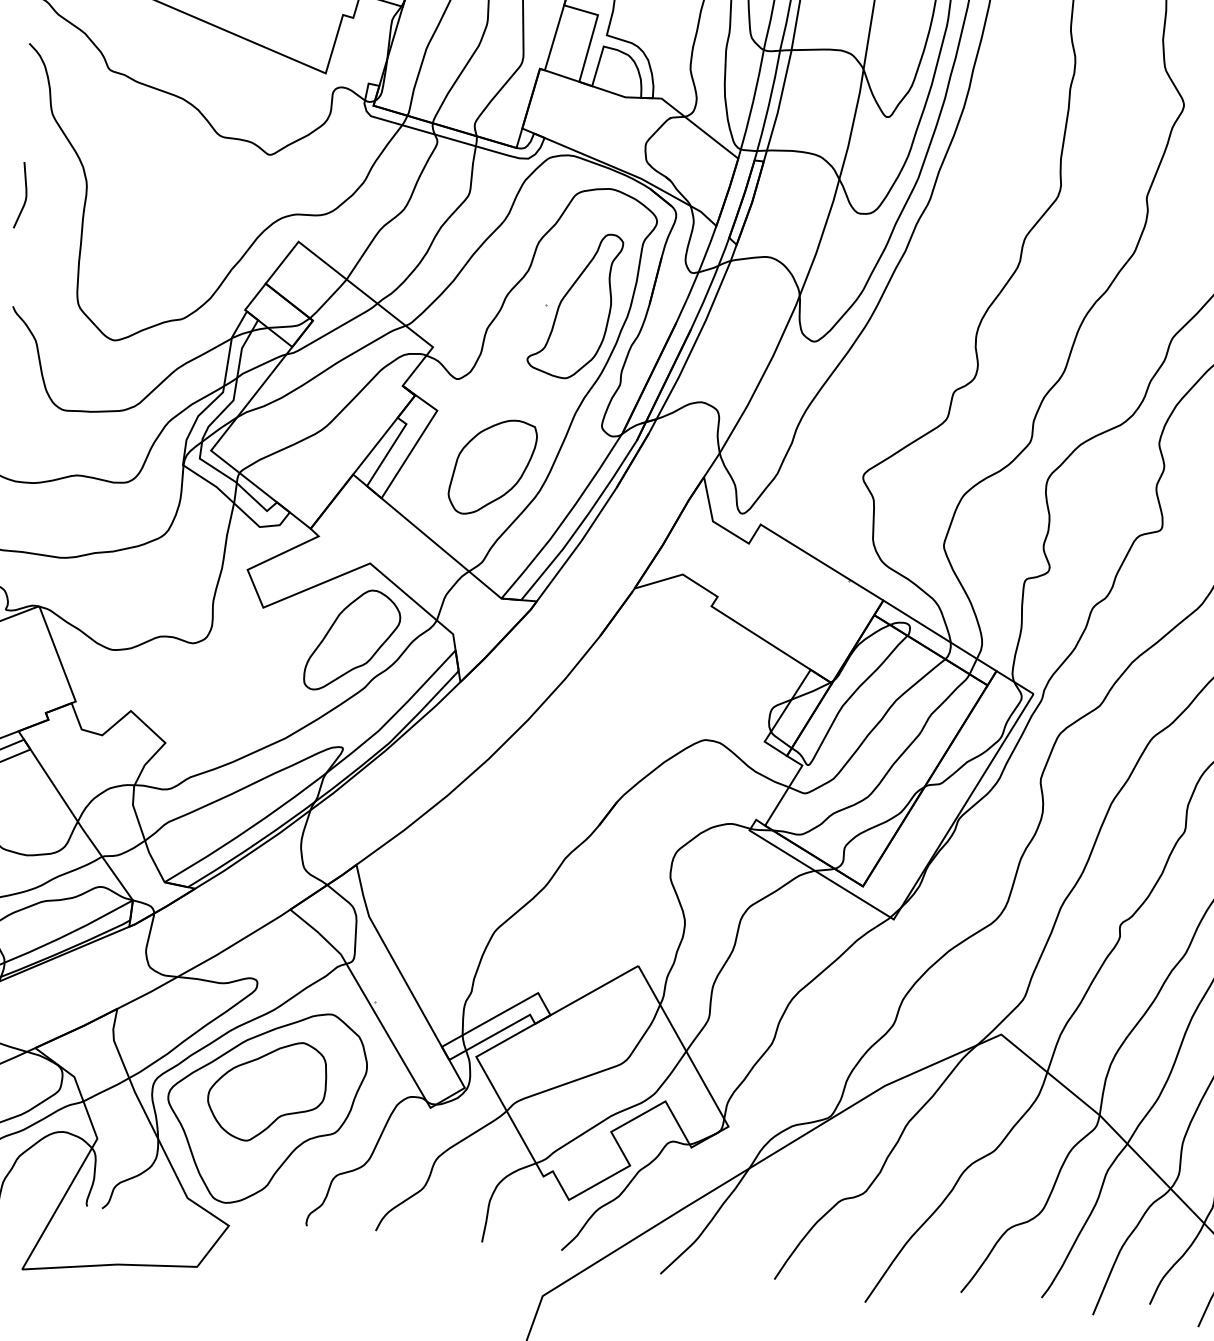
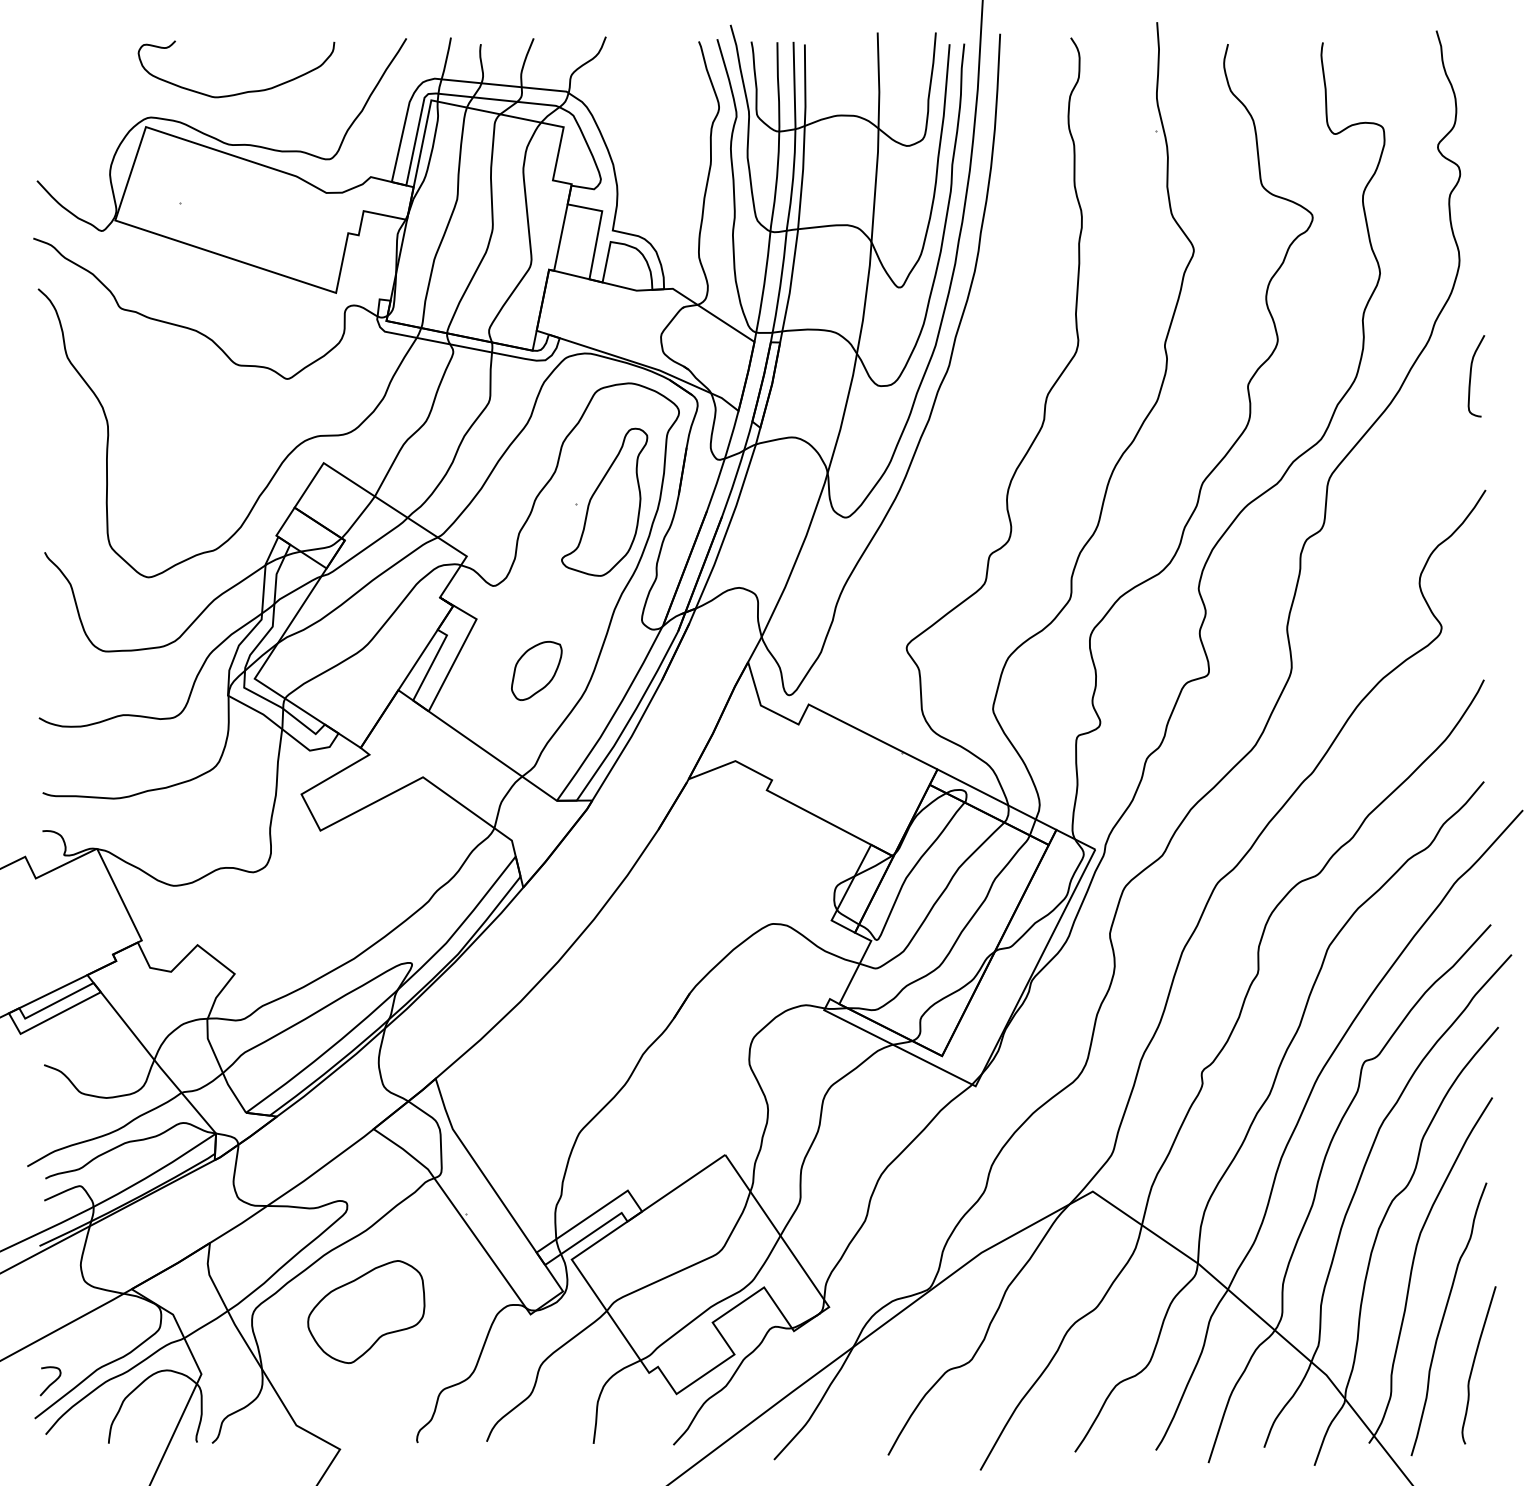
curve: (25, 195) -> (47, 440), removed
part: (492, 466) -> (536, 670), size x0.6
part: (352, 640) -> (412, 855), removed
part: (264, 1107) -> (365, 1328), removed

